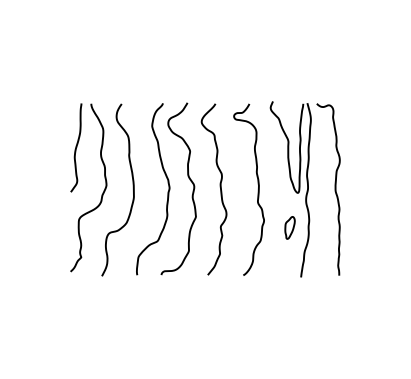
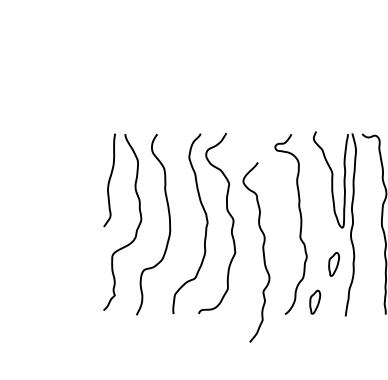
curve: (219, 187) -> (262, 250), moved
part: (271, 263) -> (314, 301), added

